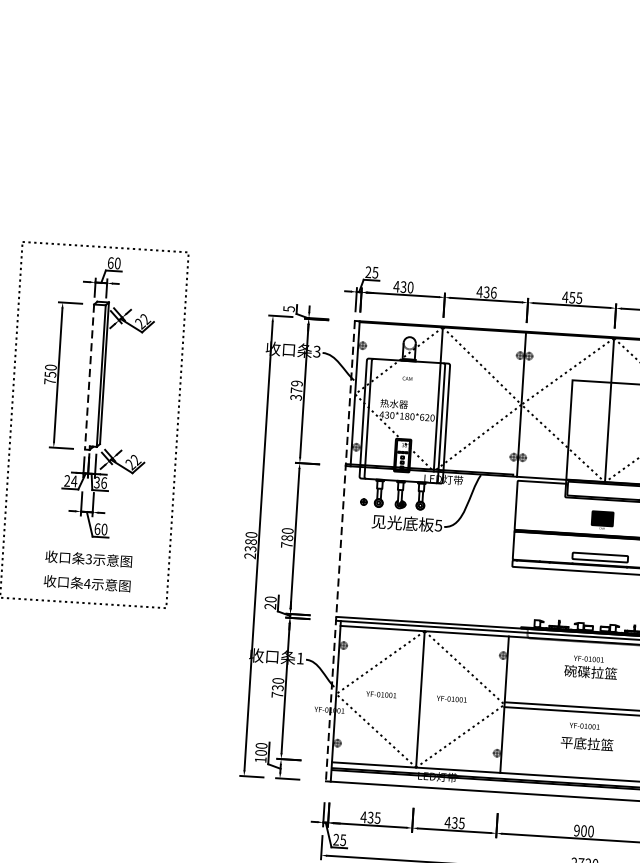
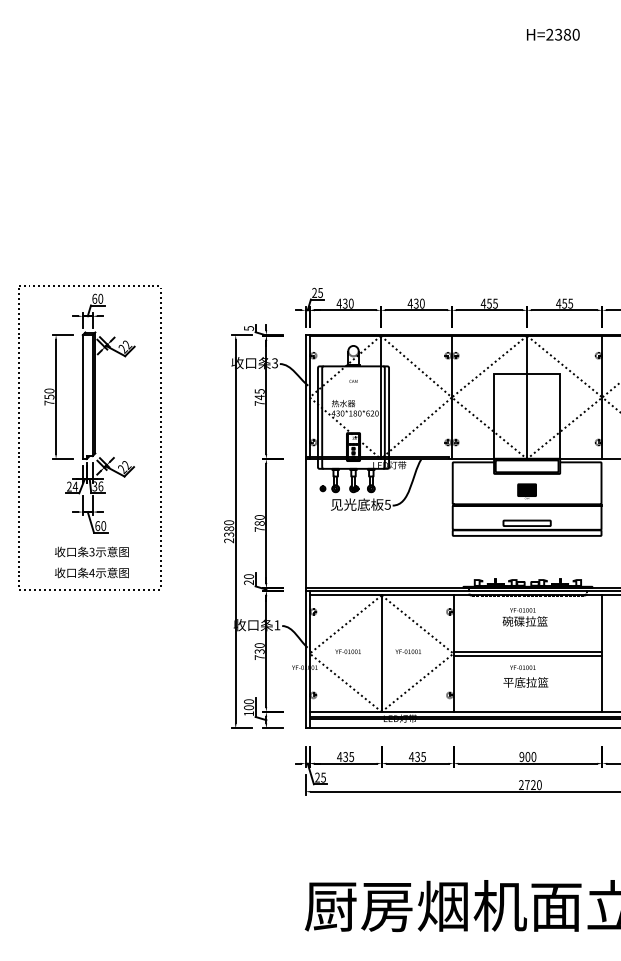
text: (493, 292) -> (422, 303), 436 -> 430
line: (89, 377) -> (82, 397), dashed -> solid
text: (296, 390) -> (259, 397), 379 -> 745
line: (340, 550) -> (305, 531), dashed -> solid

